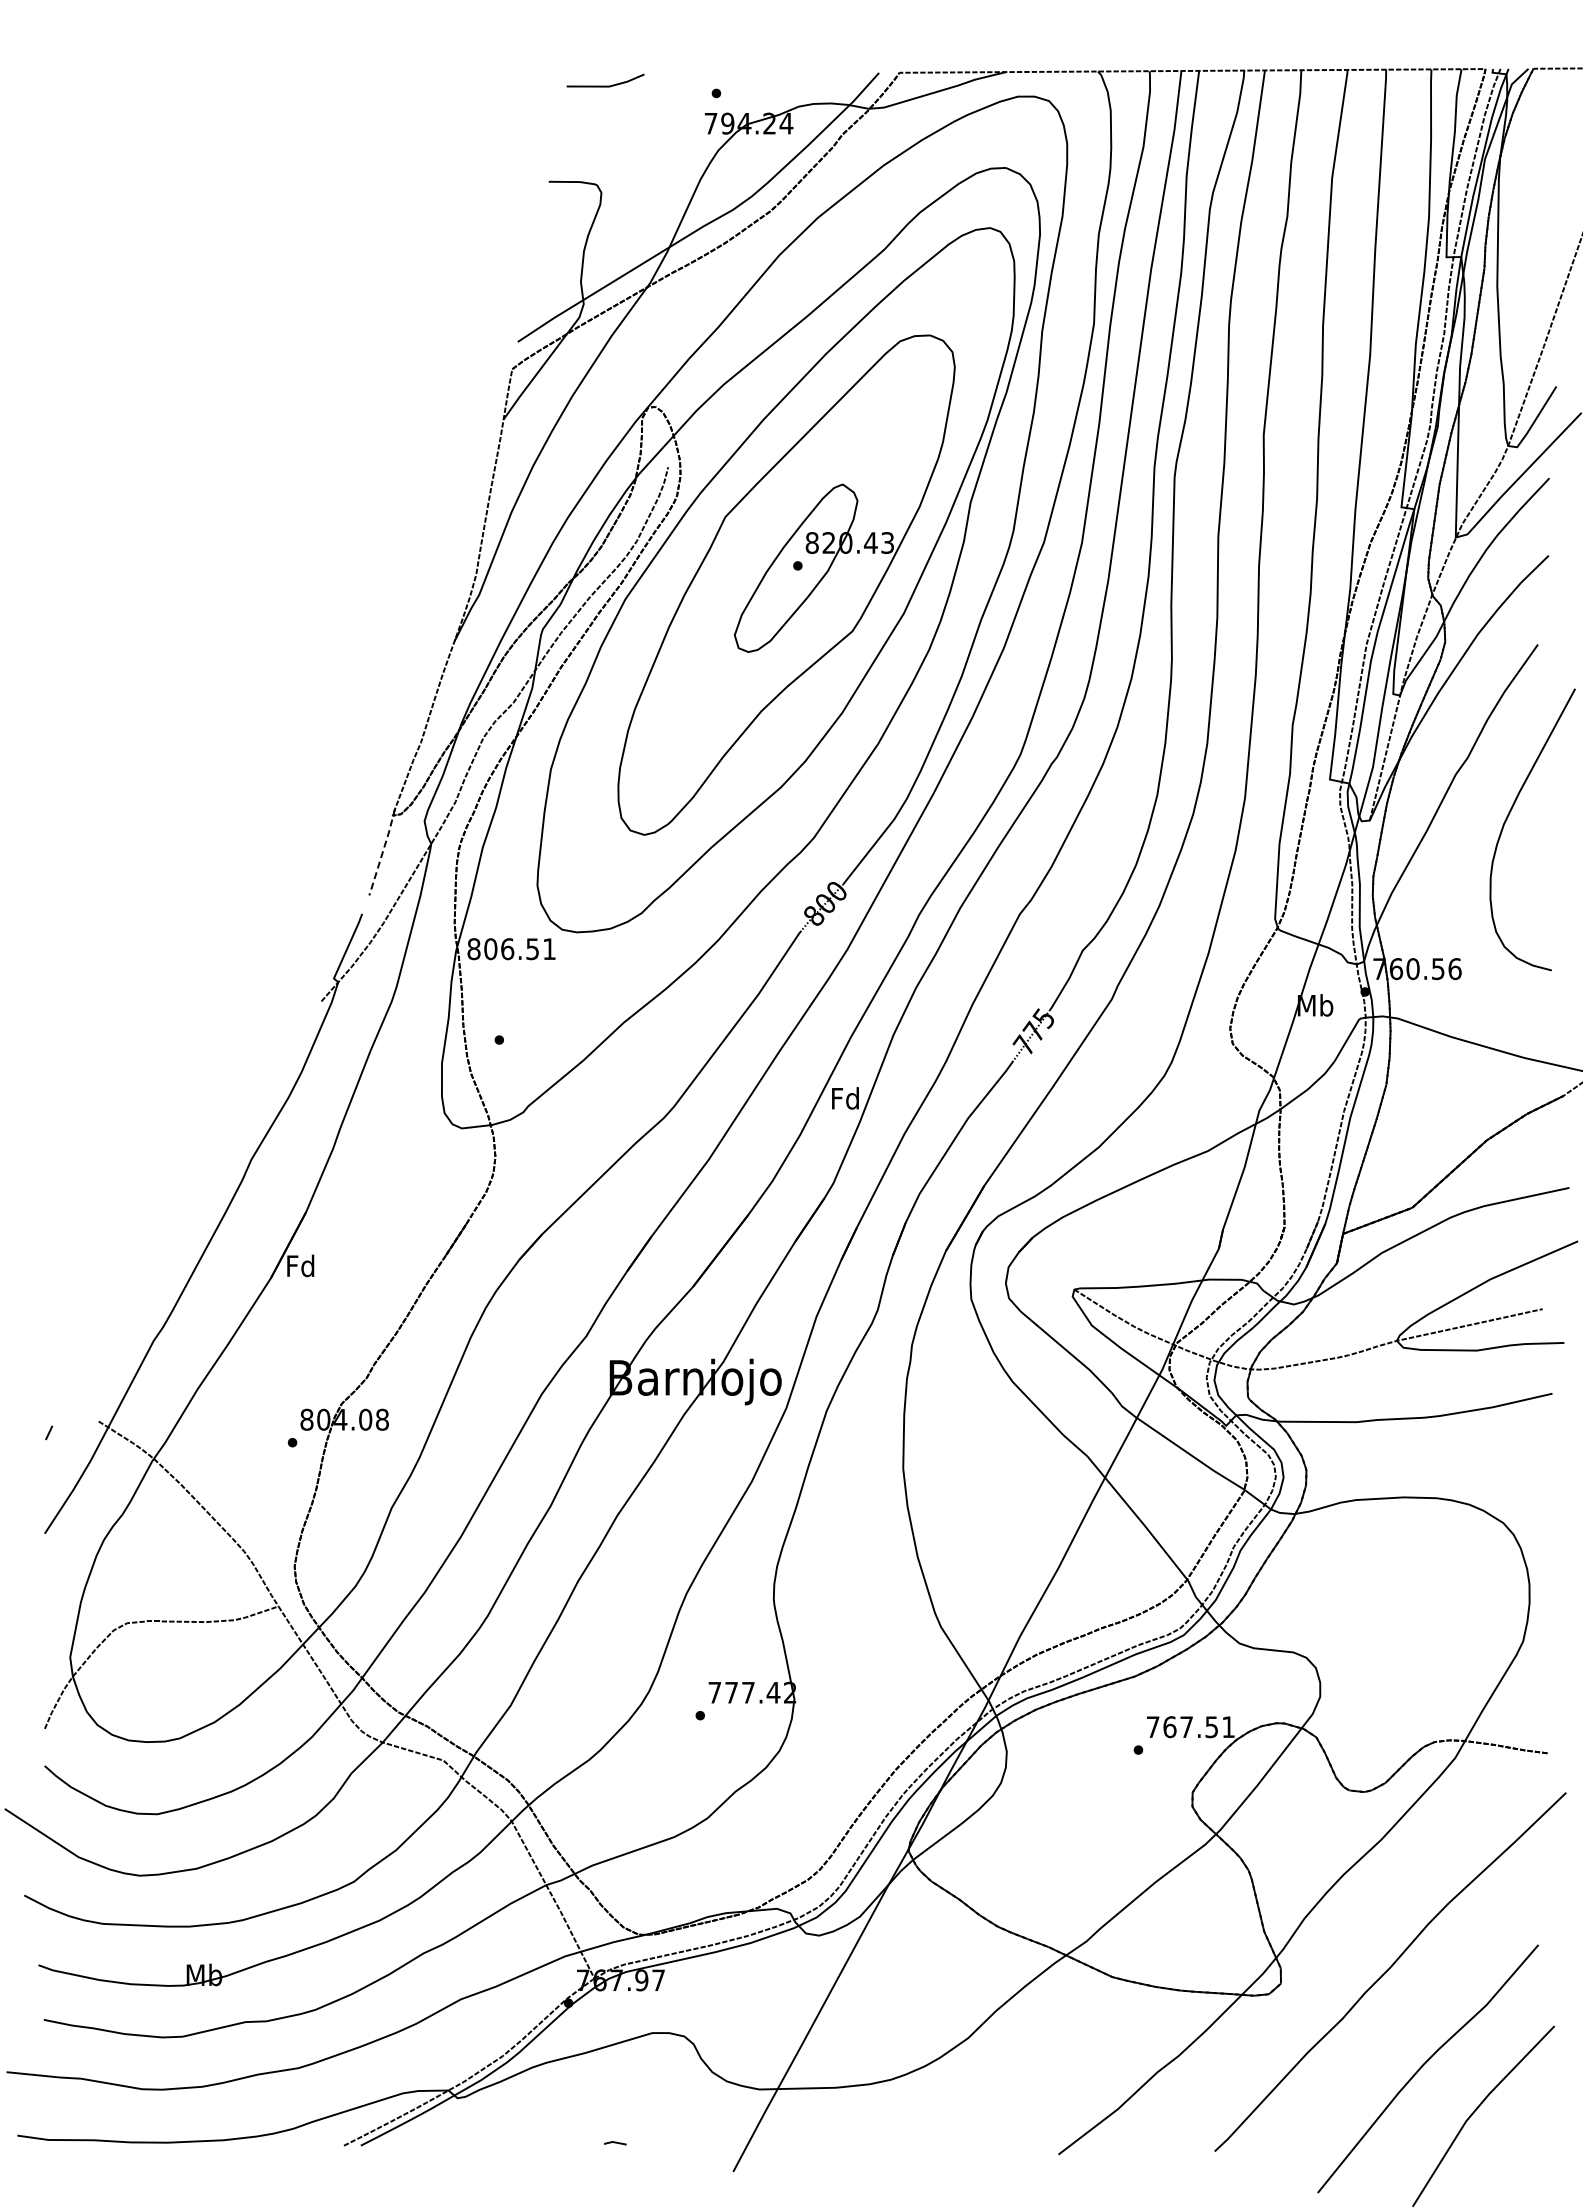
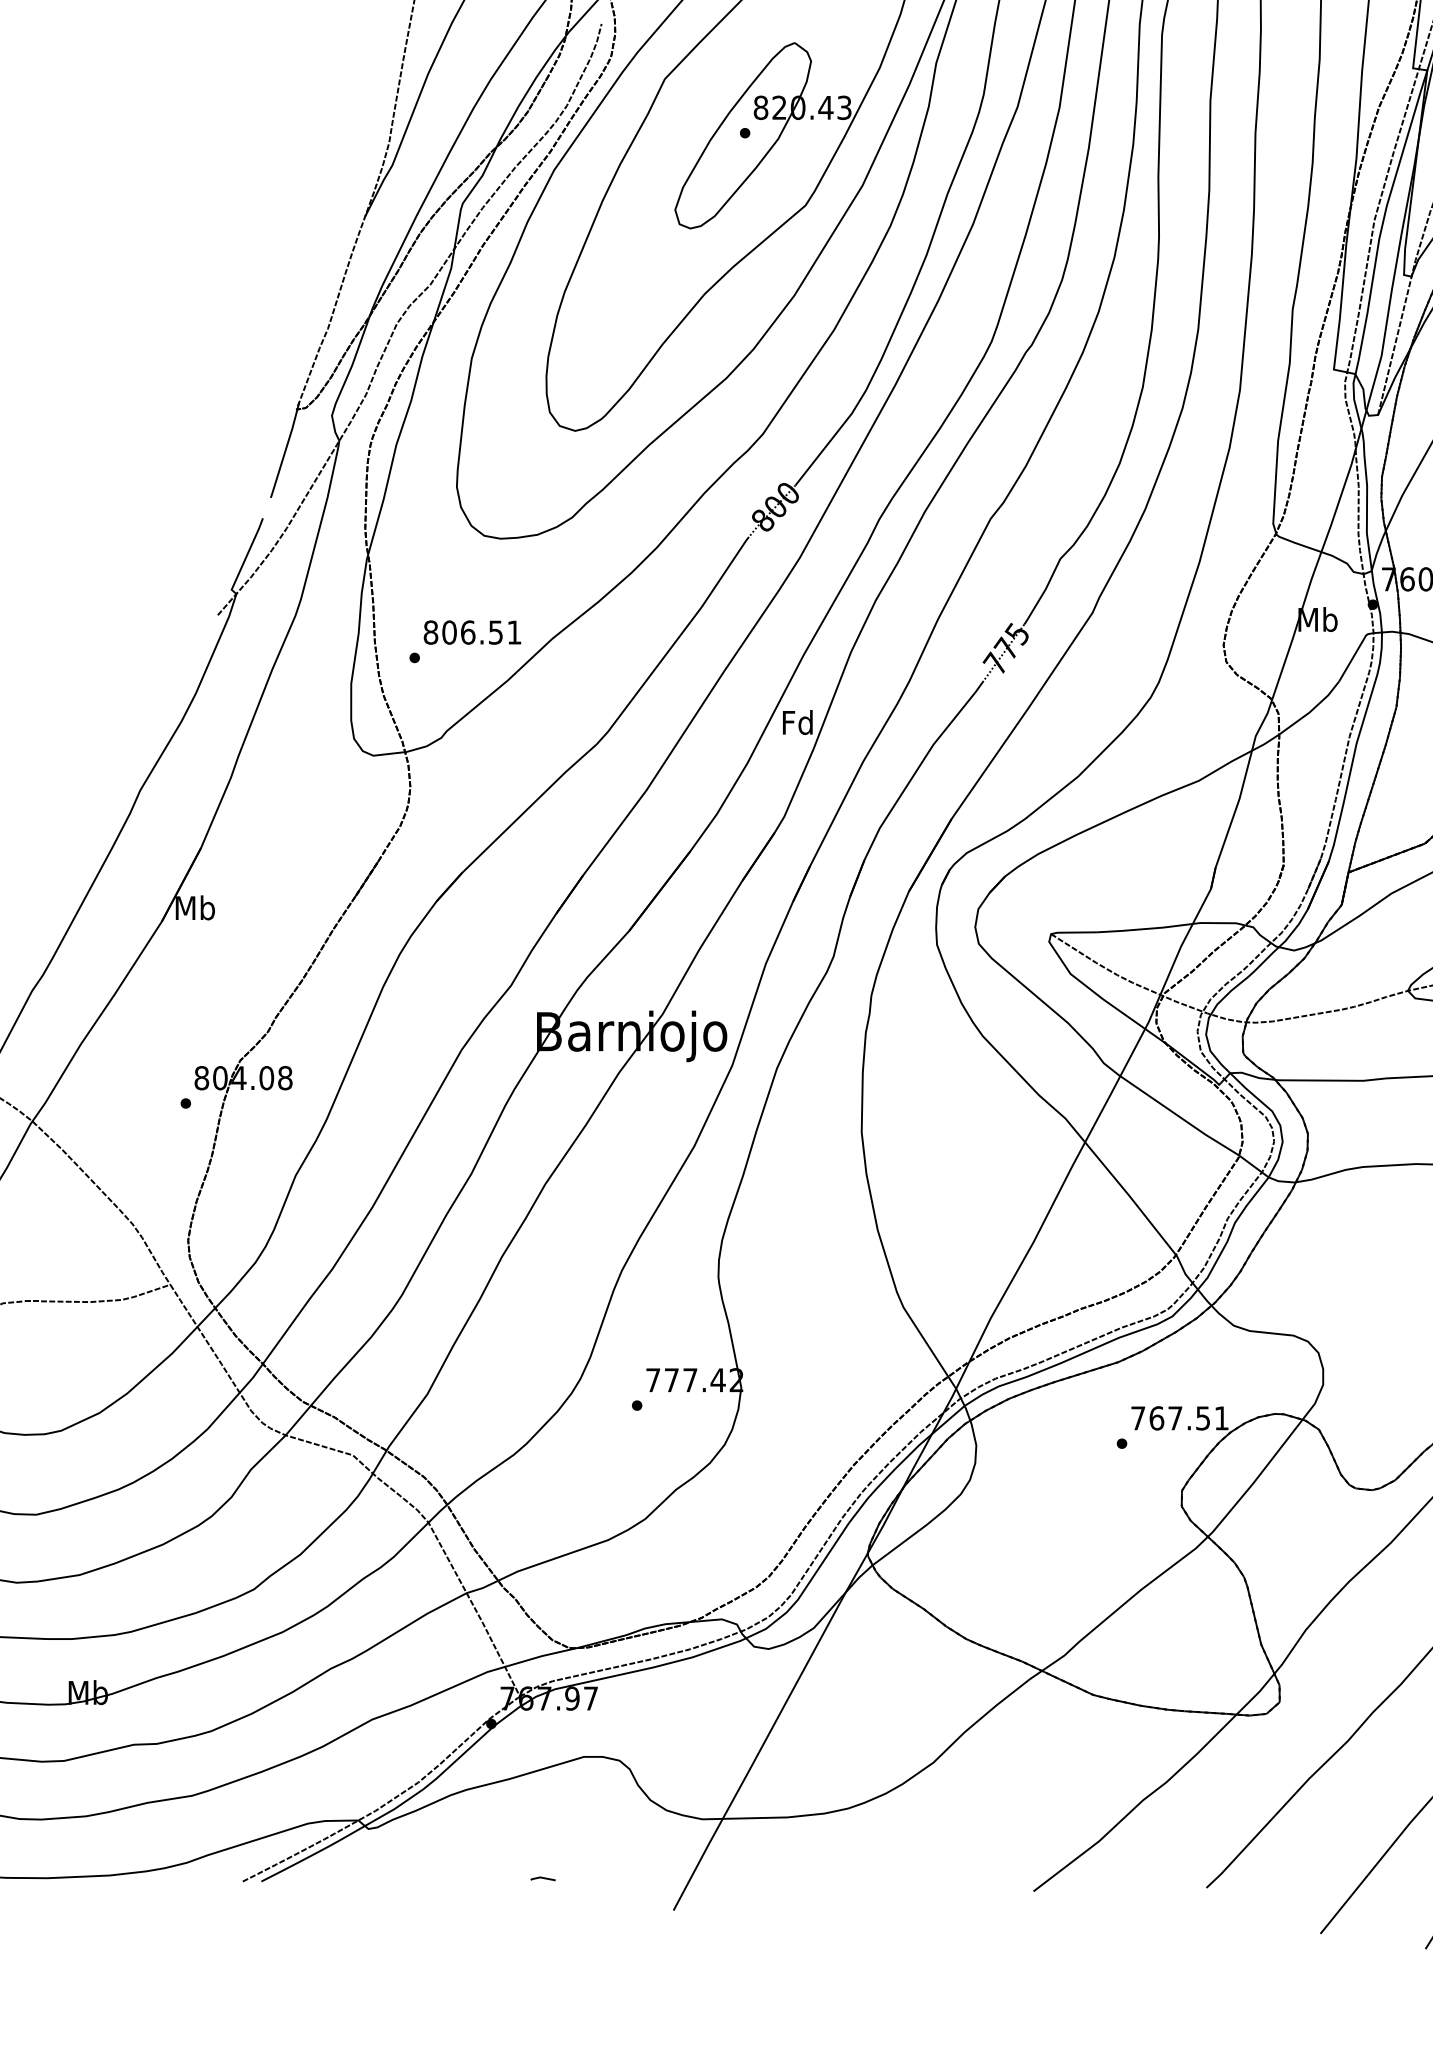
line: (382, 852) -> (285, 450), dashed -> solid
text: (511, 949) -> (472, 632), moved
text: (300, 1265) -> (194, 907), Fd -> Mb

